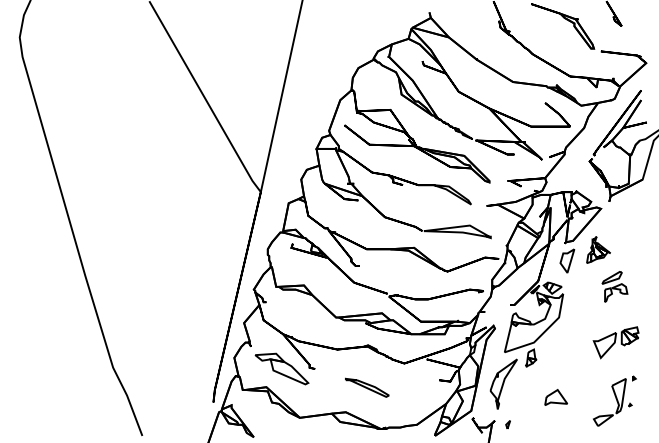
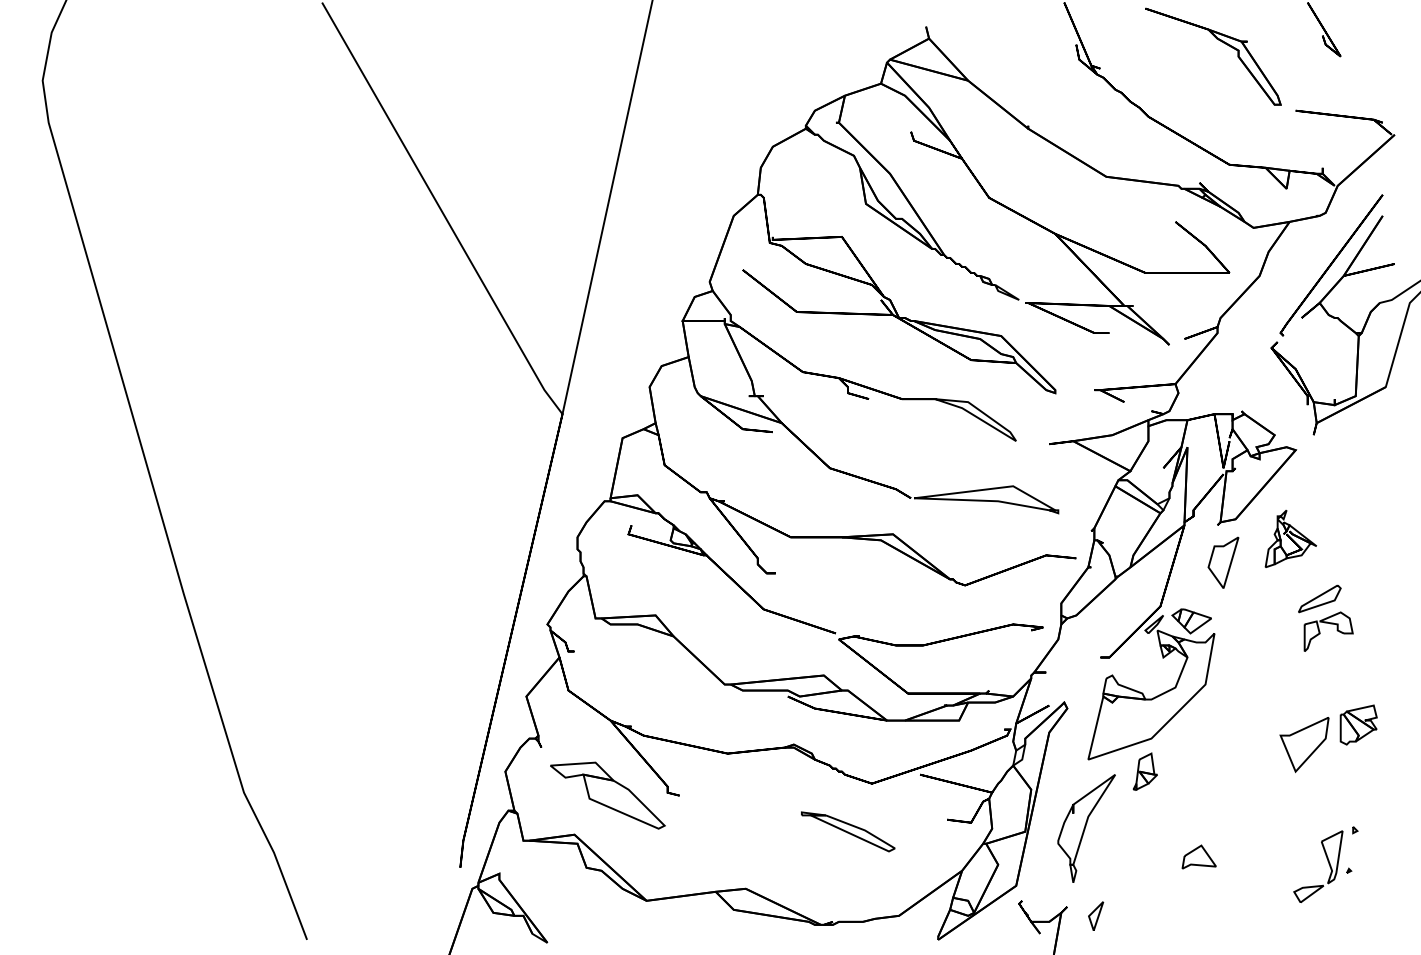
part: (367, 387) -> (848, 831), moved
part: (555, 397) -> (1197, 856), size x0.7
part: (614, 400) -> (1324, 863), size x0.7
part: (507, 424) -> (1094, 915), size x1.6

